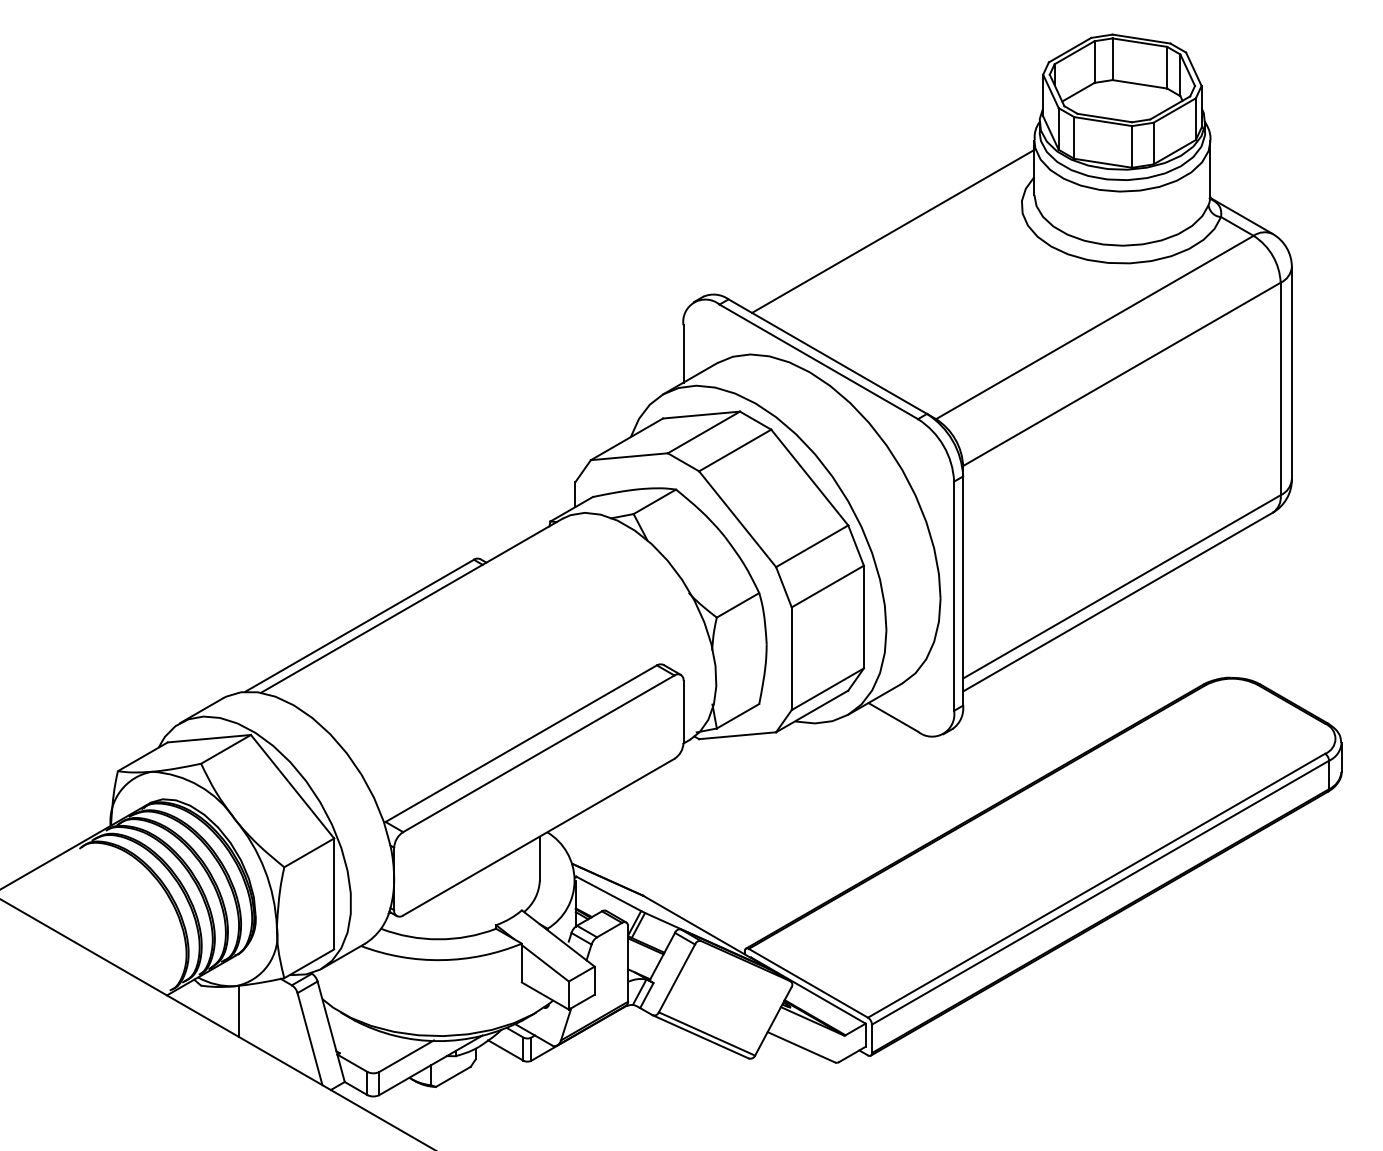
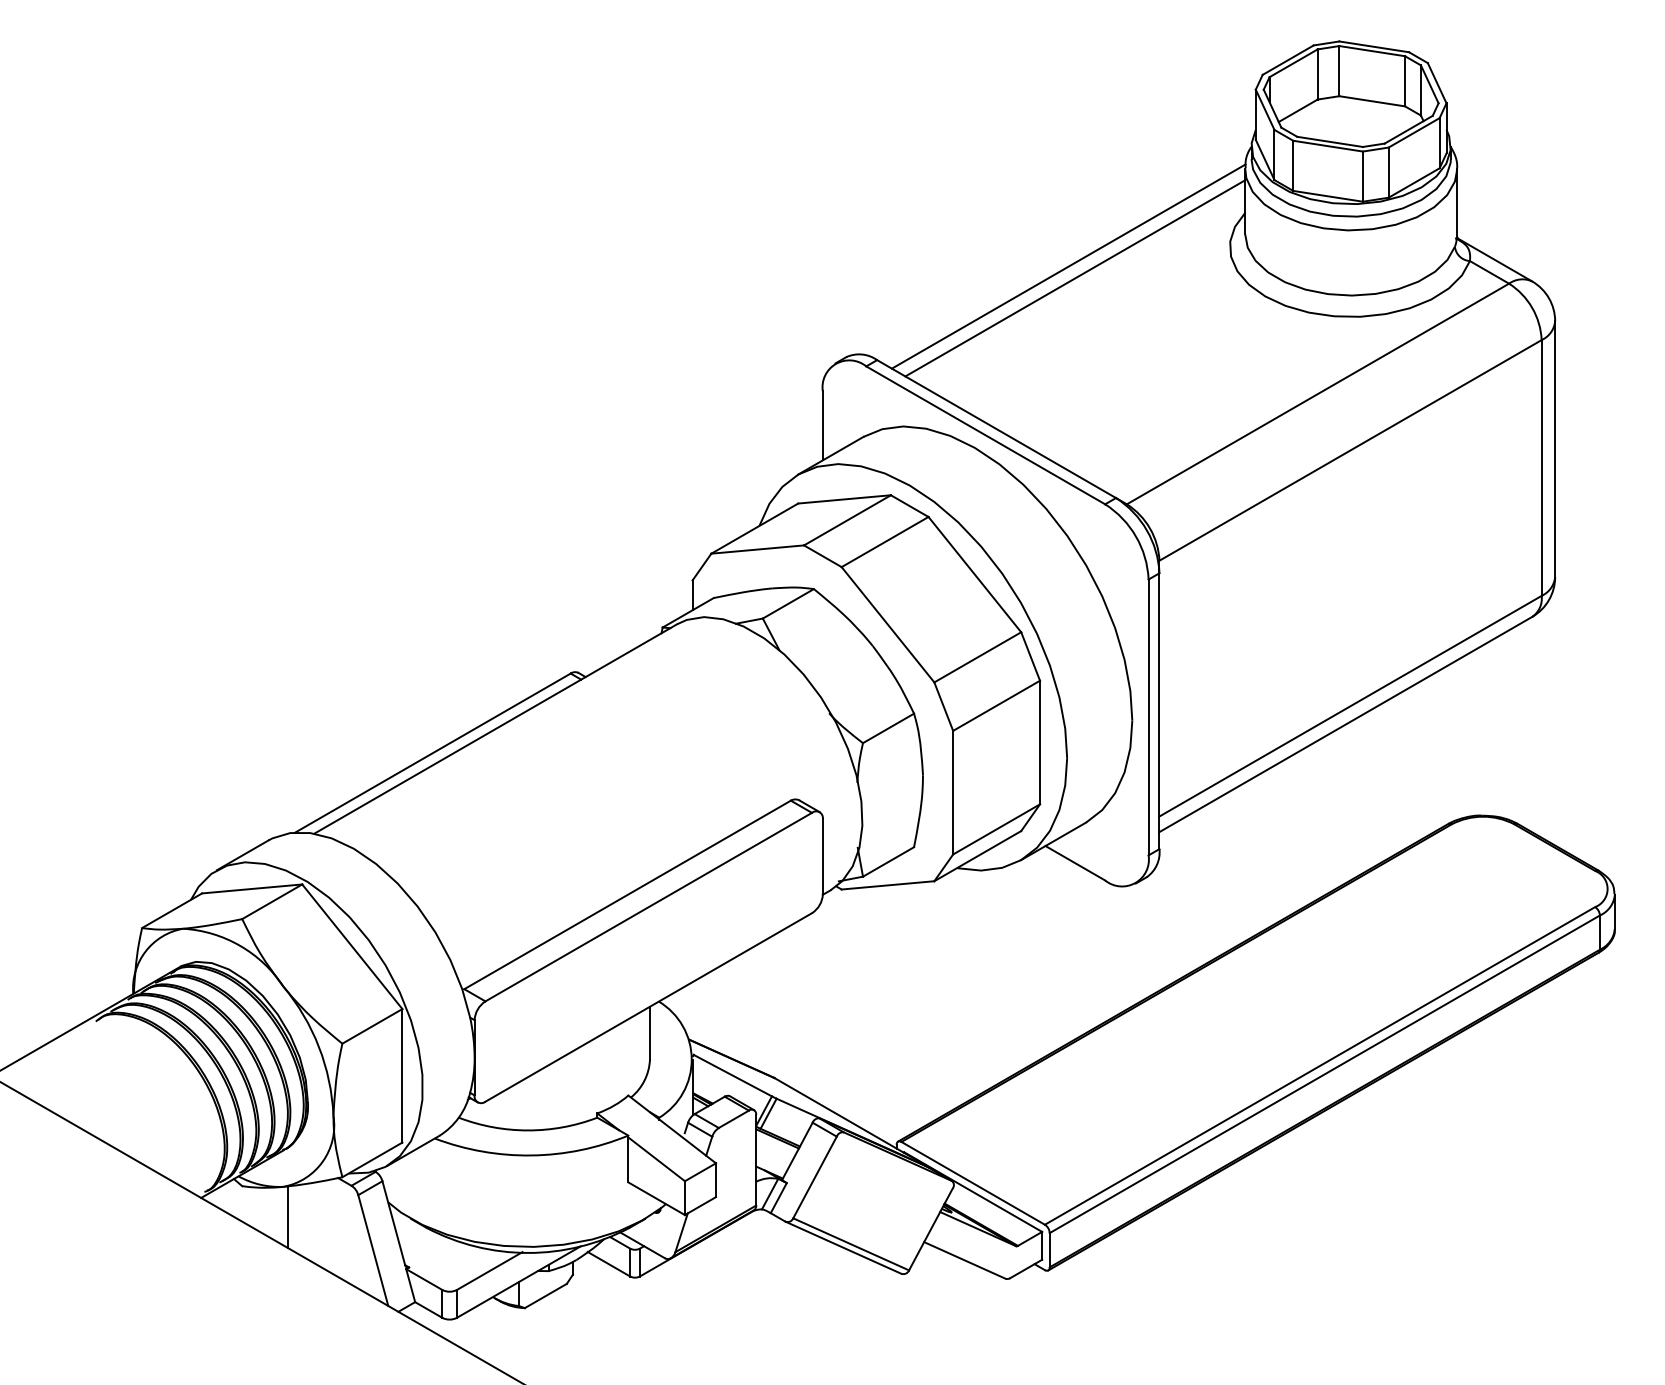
line: (887, 221) -> (1068, 266), added

